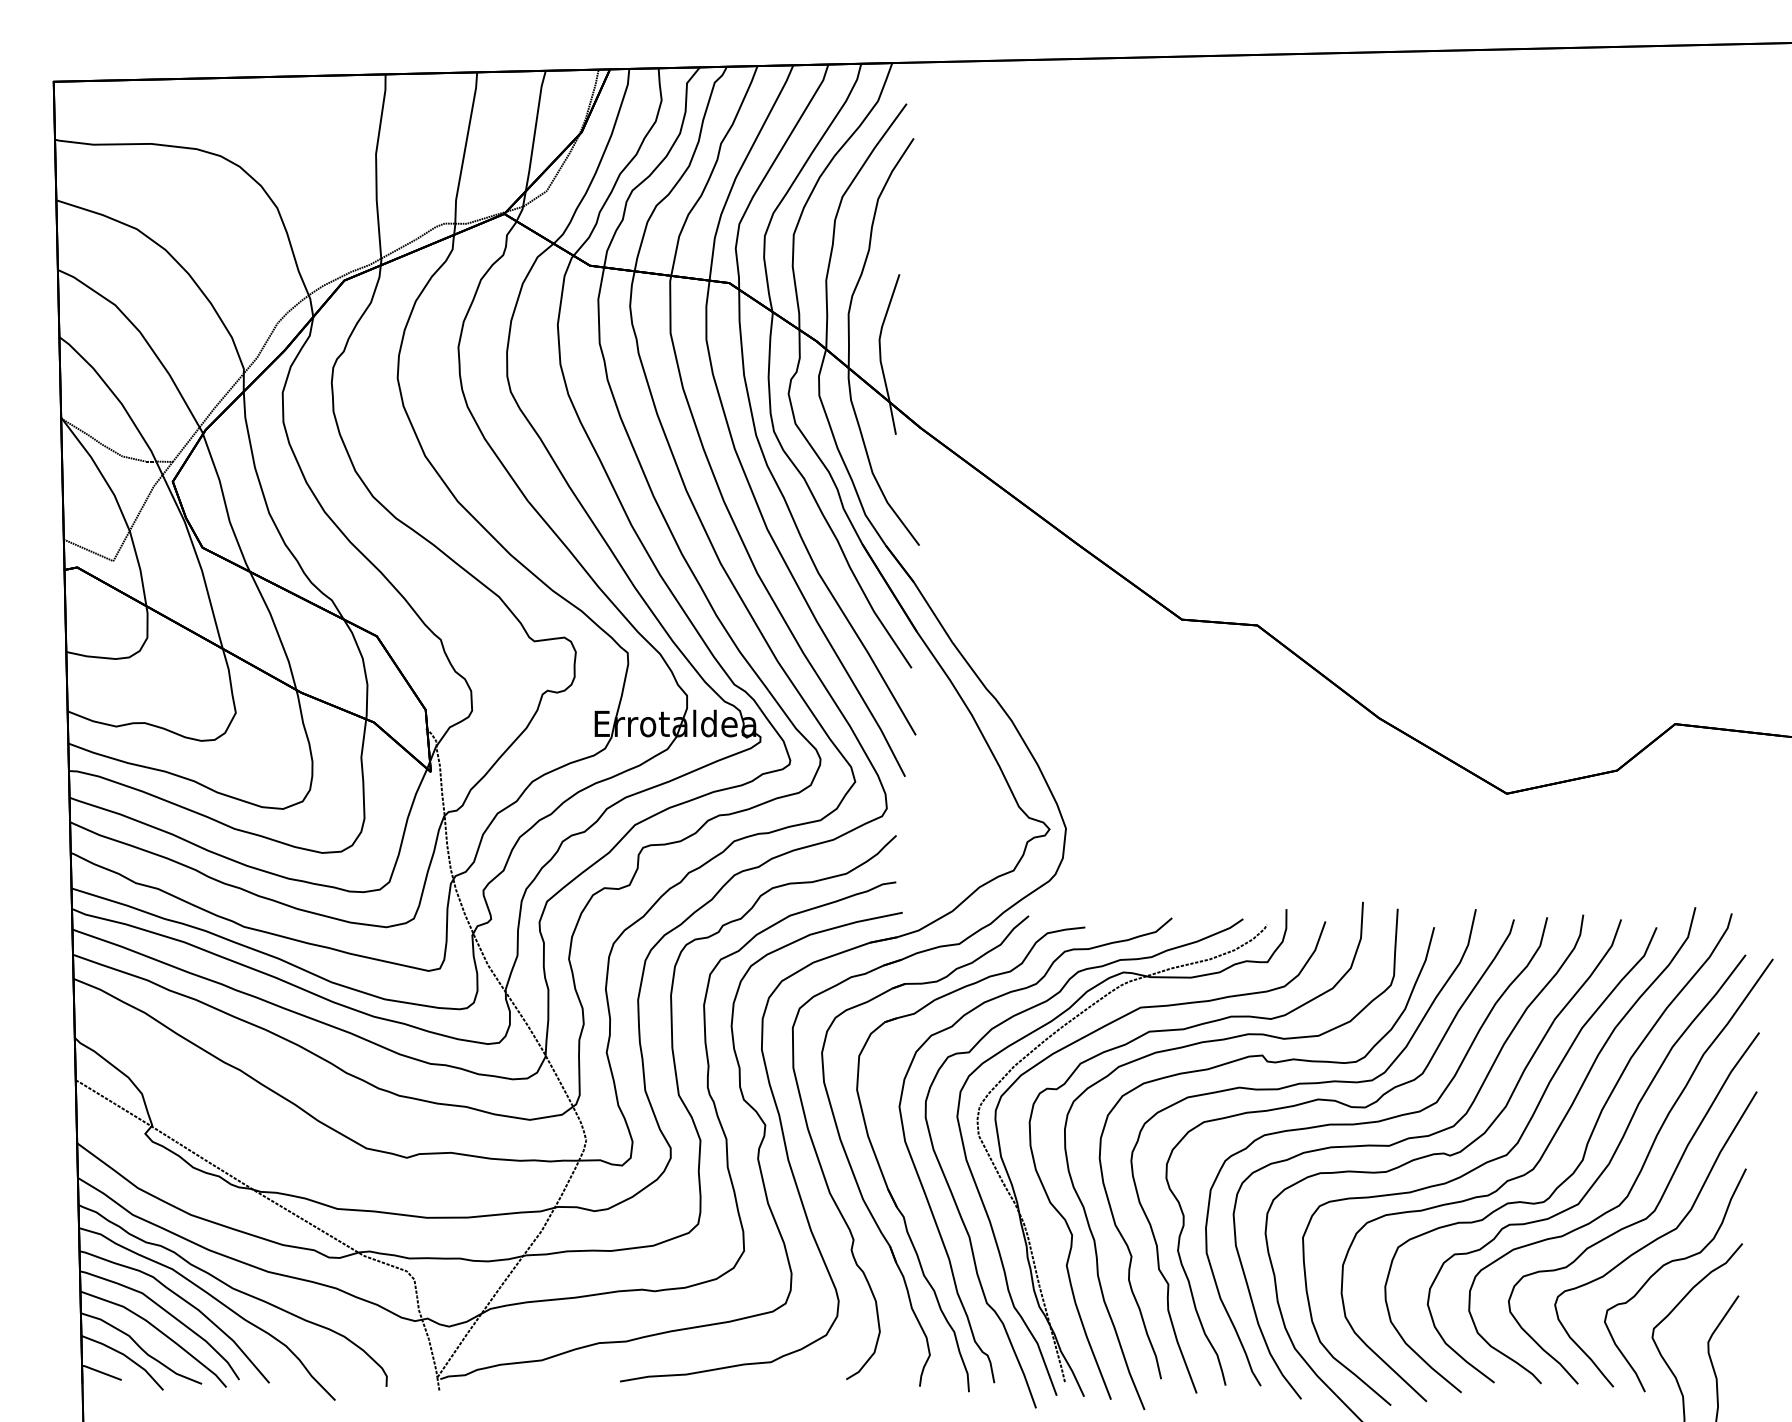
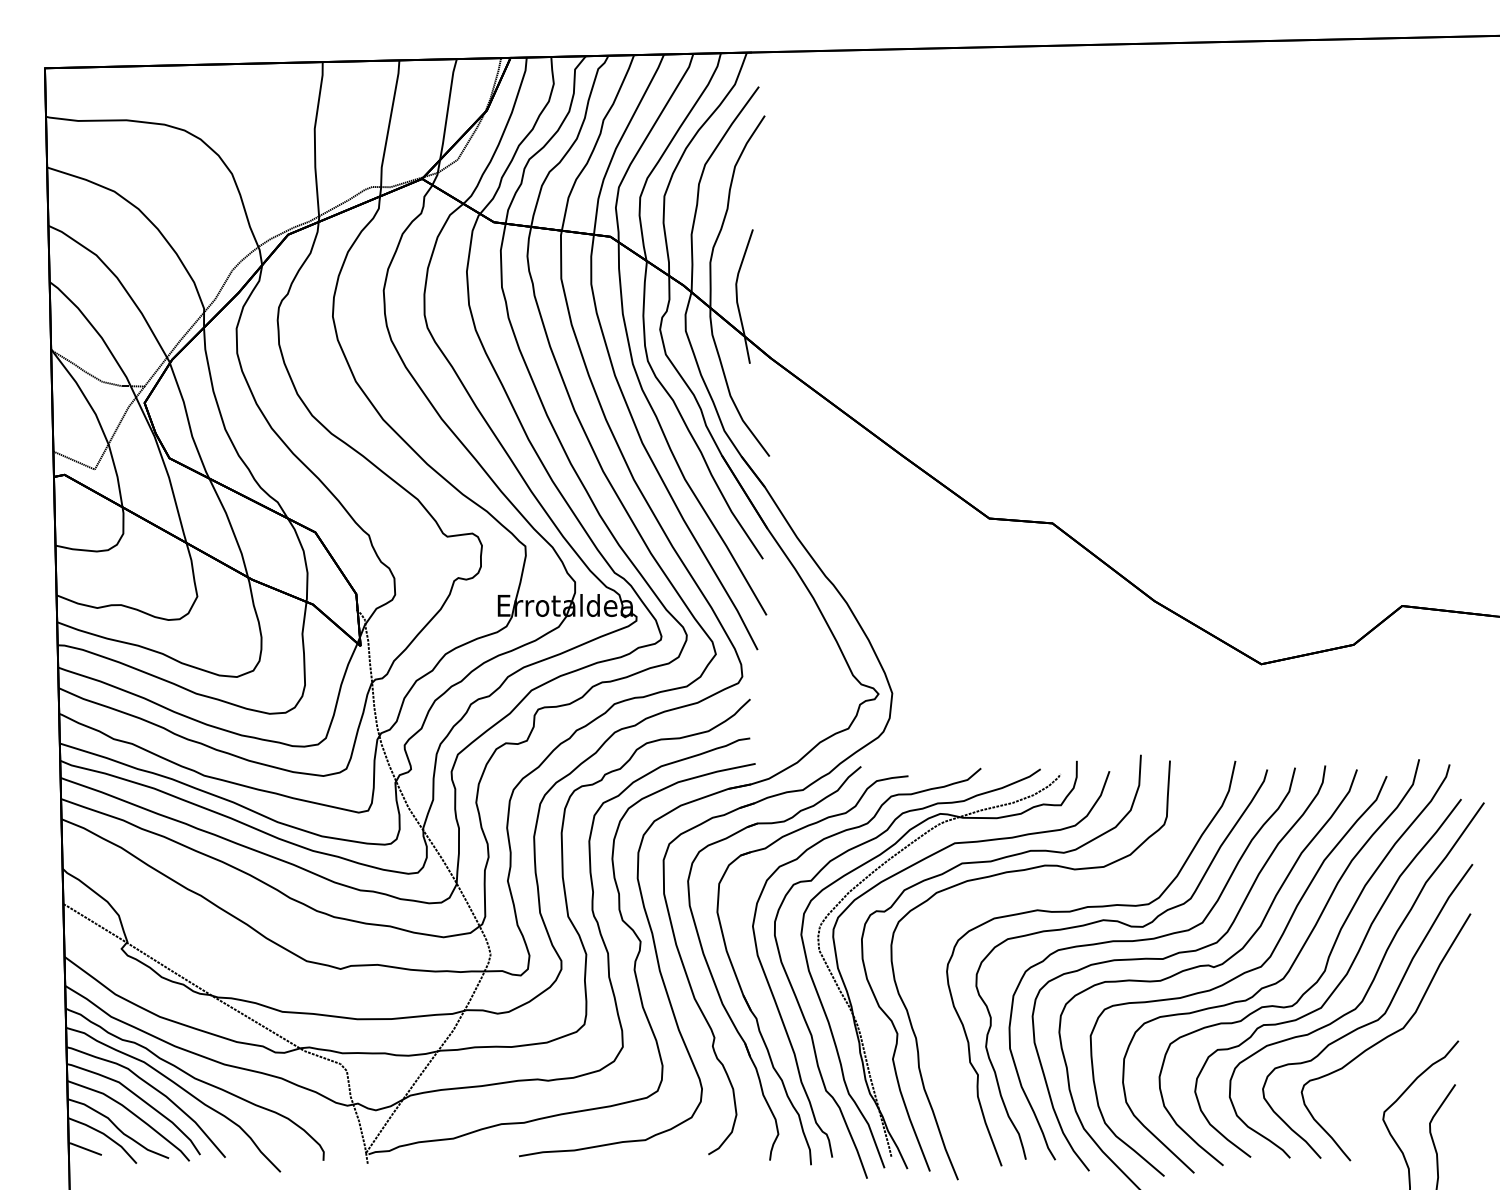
part: (1273, 1063) -> (1066, 890), removed
part: (1667, 1264) -> (1395, 1058), removed

